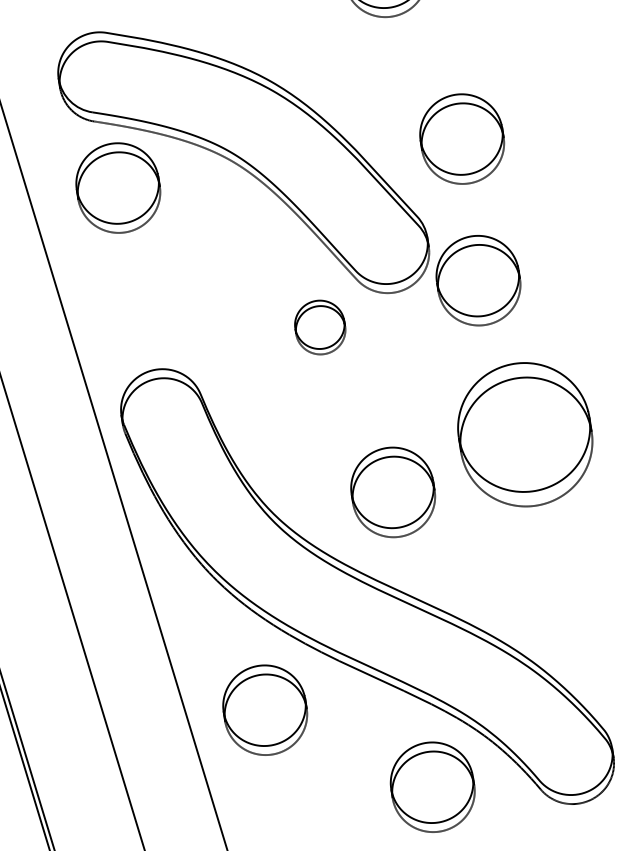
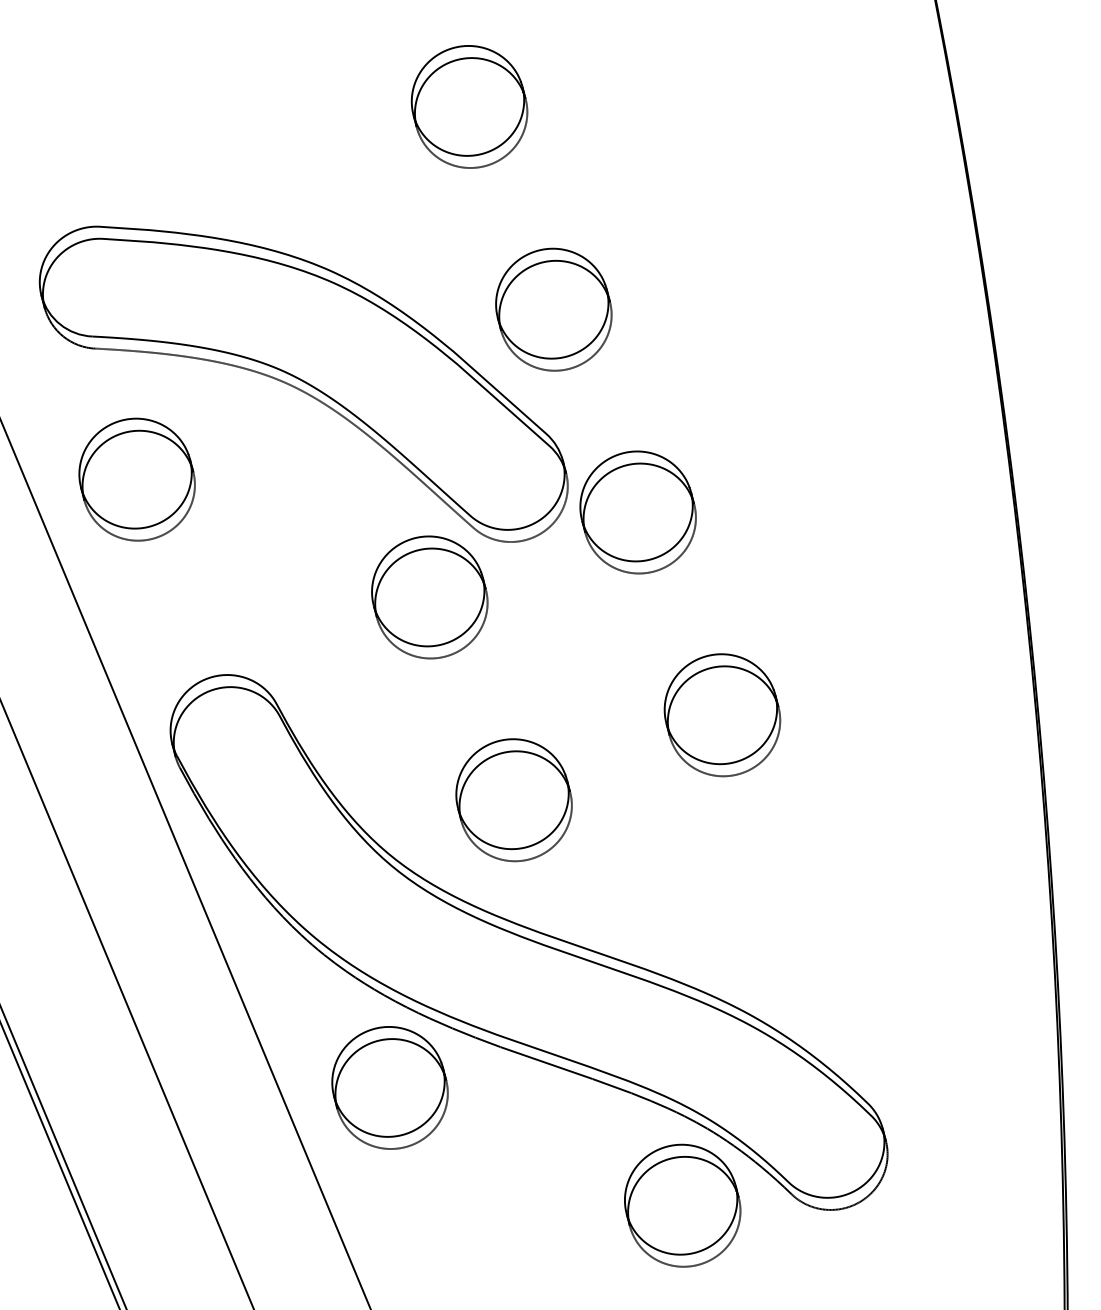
part: (461, 138) -> (553, 309), moved
part: (117, 187) -> (136, 479), moved
part: (319, 327) -> (429, 597), size x1.67
part: (525, 435) -> (722, 715), size x0.62
part: (392, 492) -> (513, 800), moved
part: (264, 709) -> (389, 1087), moved
part: (432, 787) -> (682, 1205), moved

